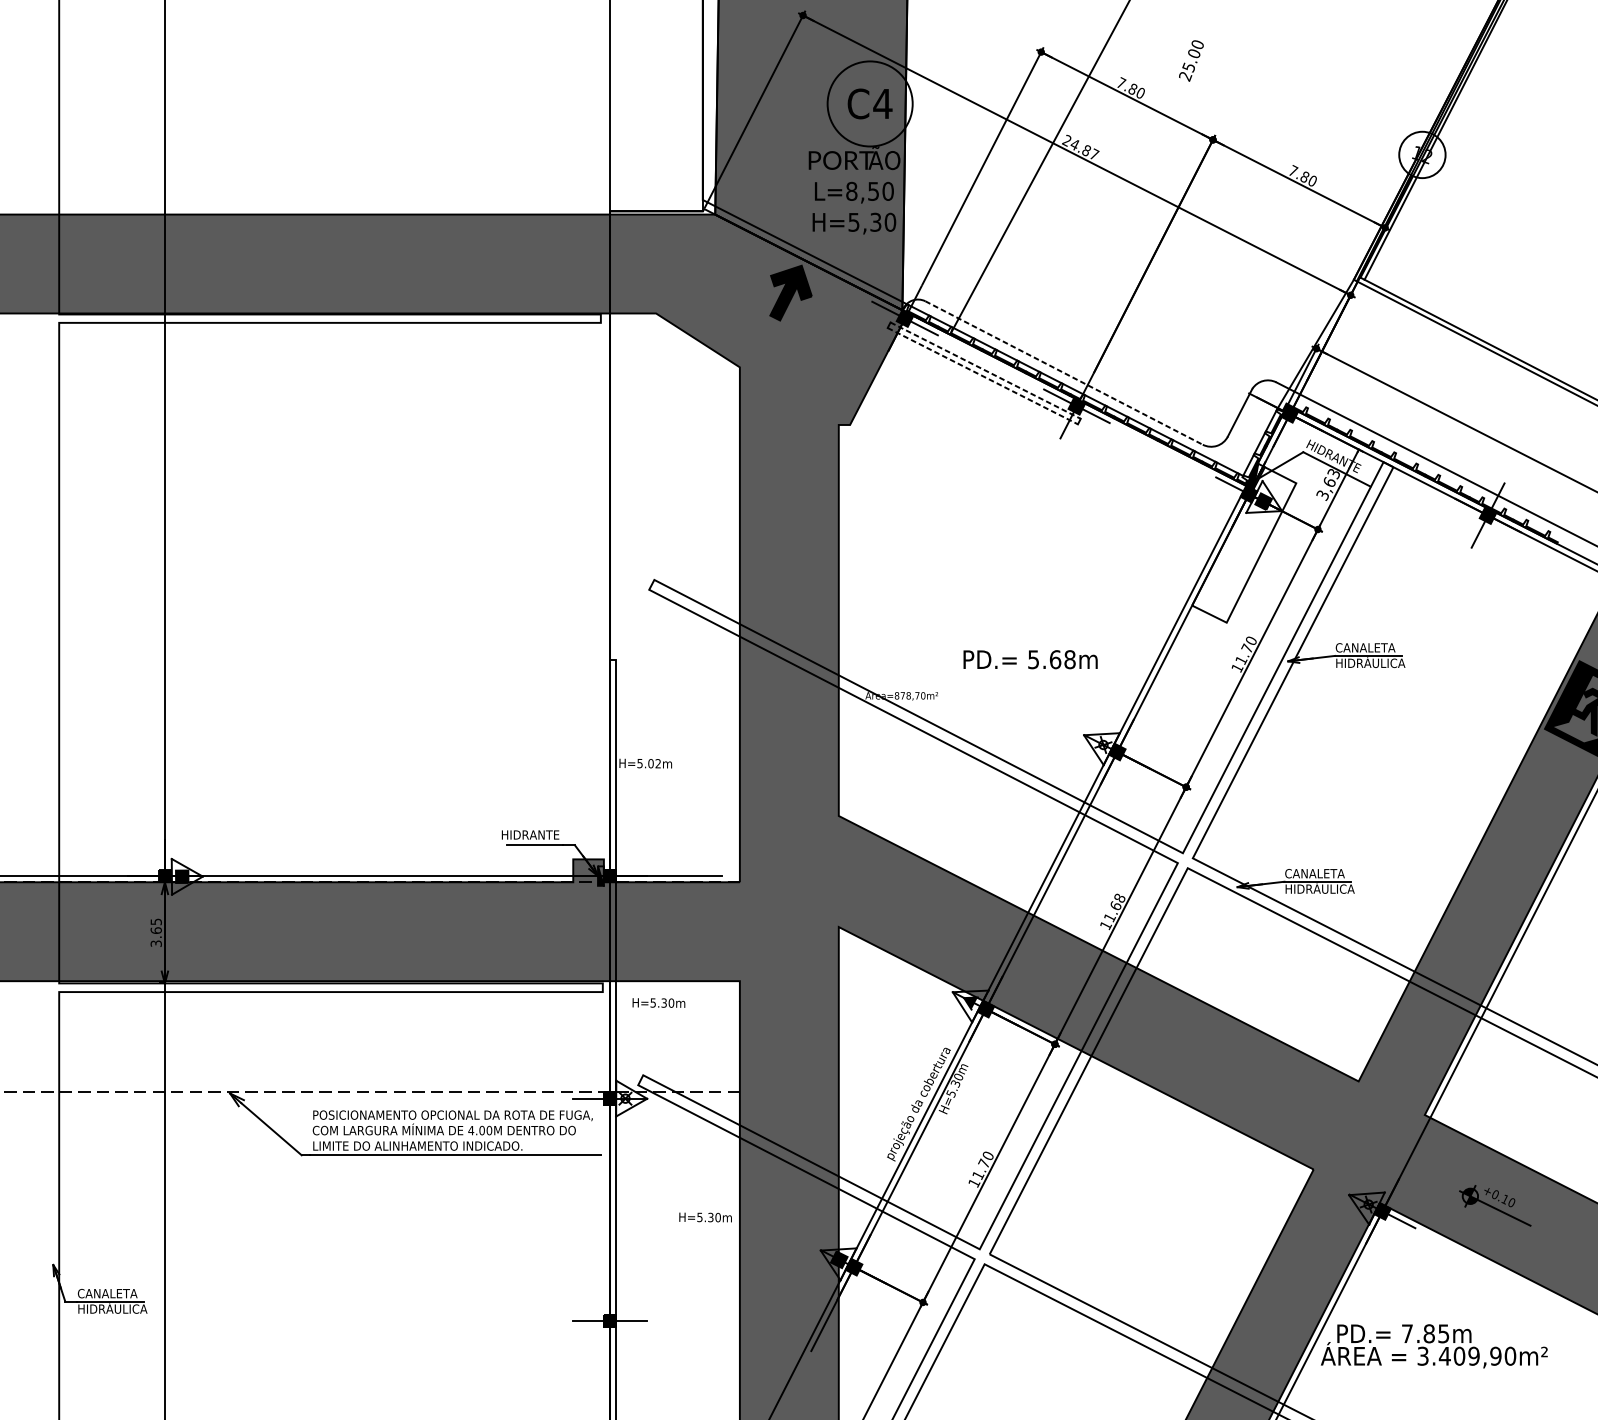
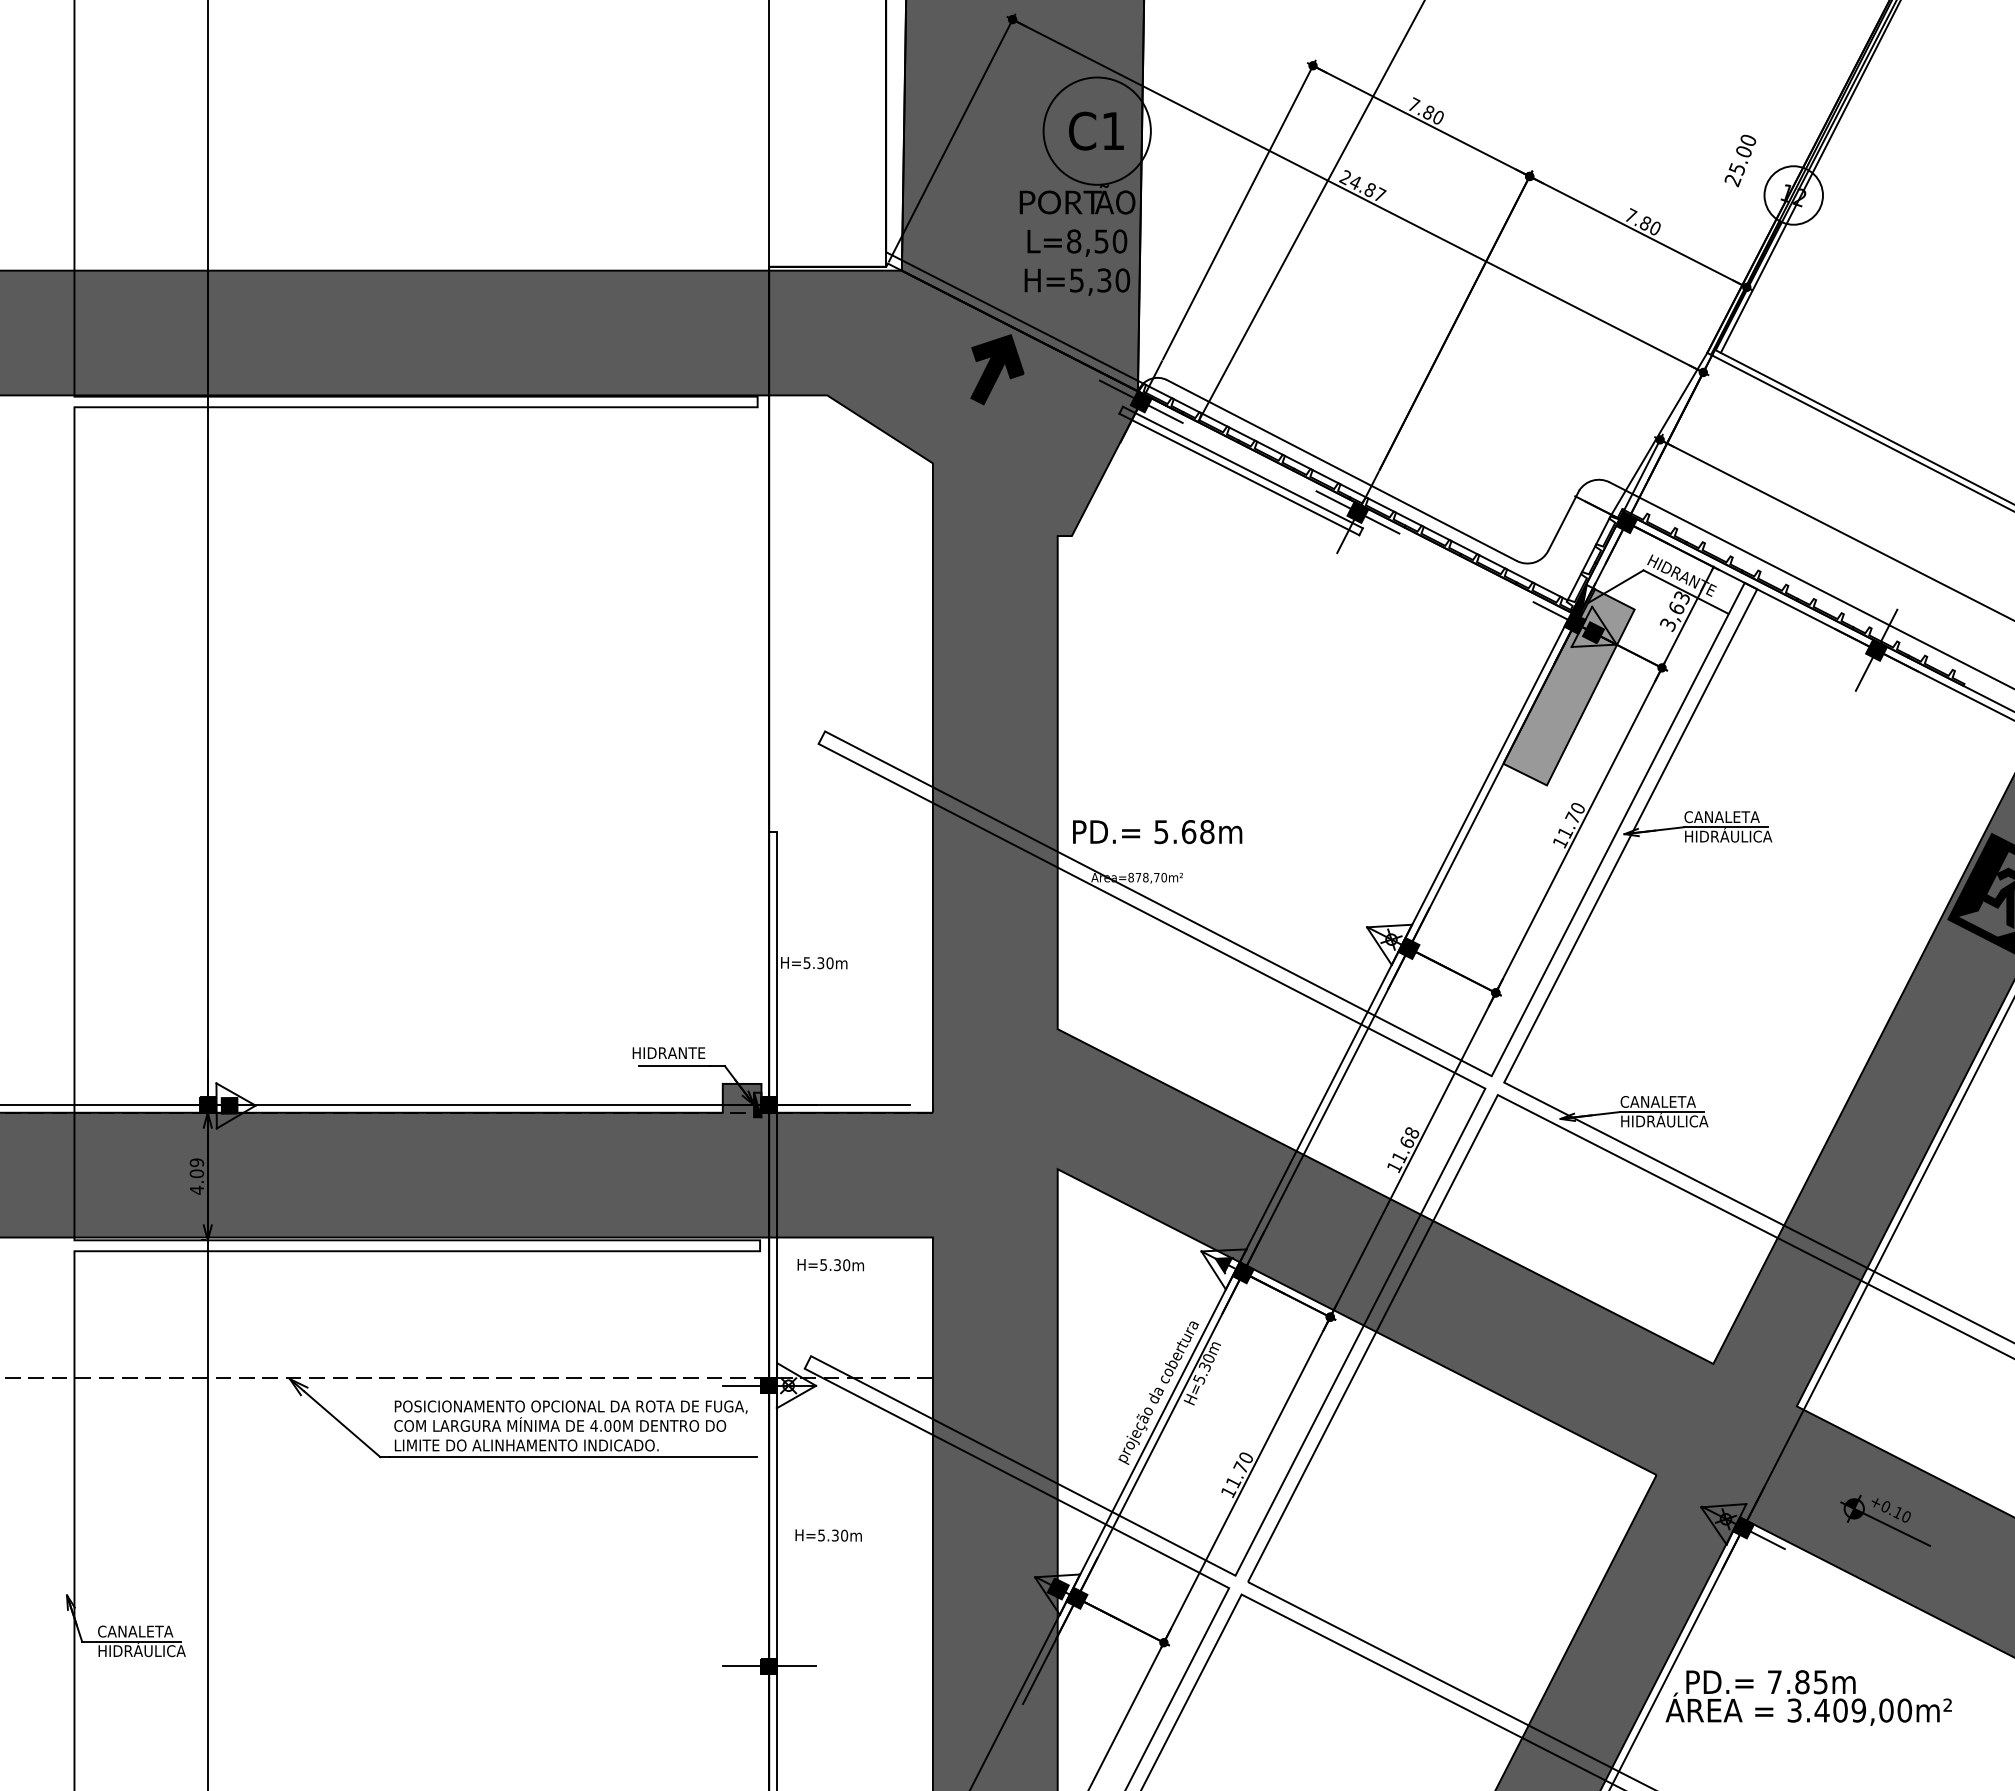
text: (1190, 60) -> (1739, 160), moved
text: (883, 103) -> (1113, 130), C4 -> C1
line: (986, 370) -> (1243, 467), dashed -> solid
line: (1063, 373) -> (1341, 470), dashed -> solid
line: (982, 376) -> (1239, 474), dashed -> solid
fill: (1243, 544) -> (1568, 686), added
text: (1030, 660) -> (1157, 832), moved
text: (654, 763) -> (825, 963), H=5.02m -> H=5.30m
text: (155, 932) -> (196, 1176), 3.65 -> 4.09
text: (705, 1217) -> (828, 1535), moved
text: (1495, 1356) -> (1886, 1710), 3.409,90m² -> 3.409,00m²

